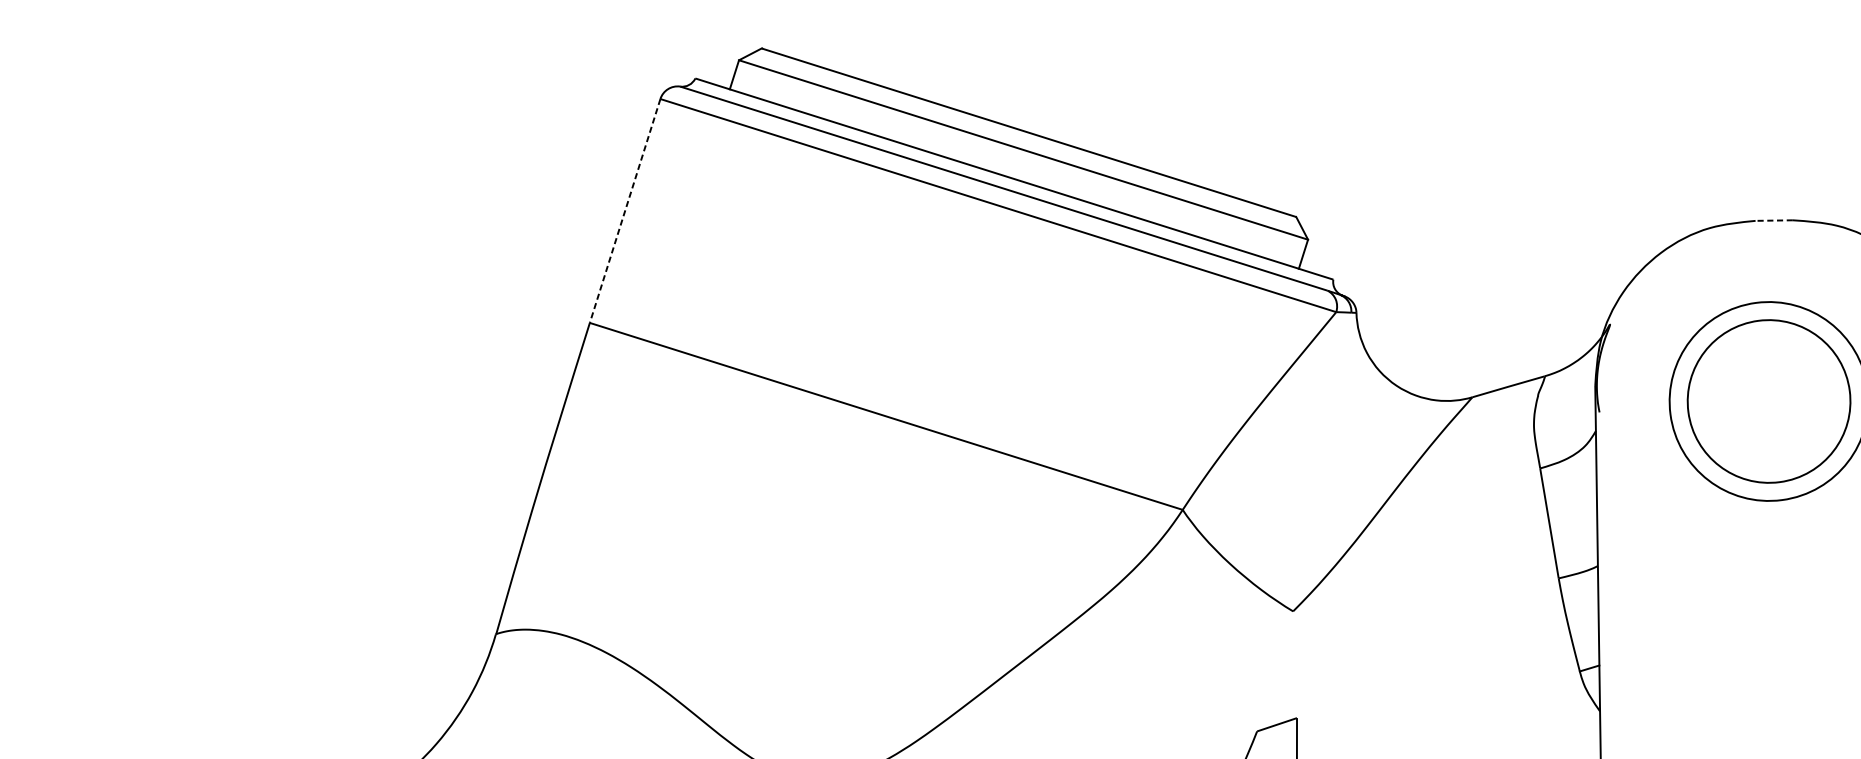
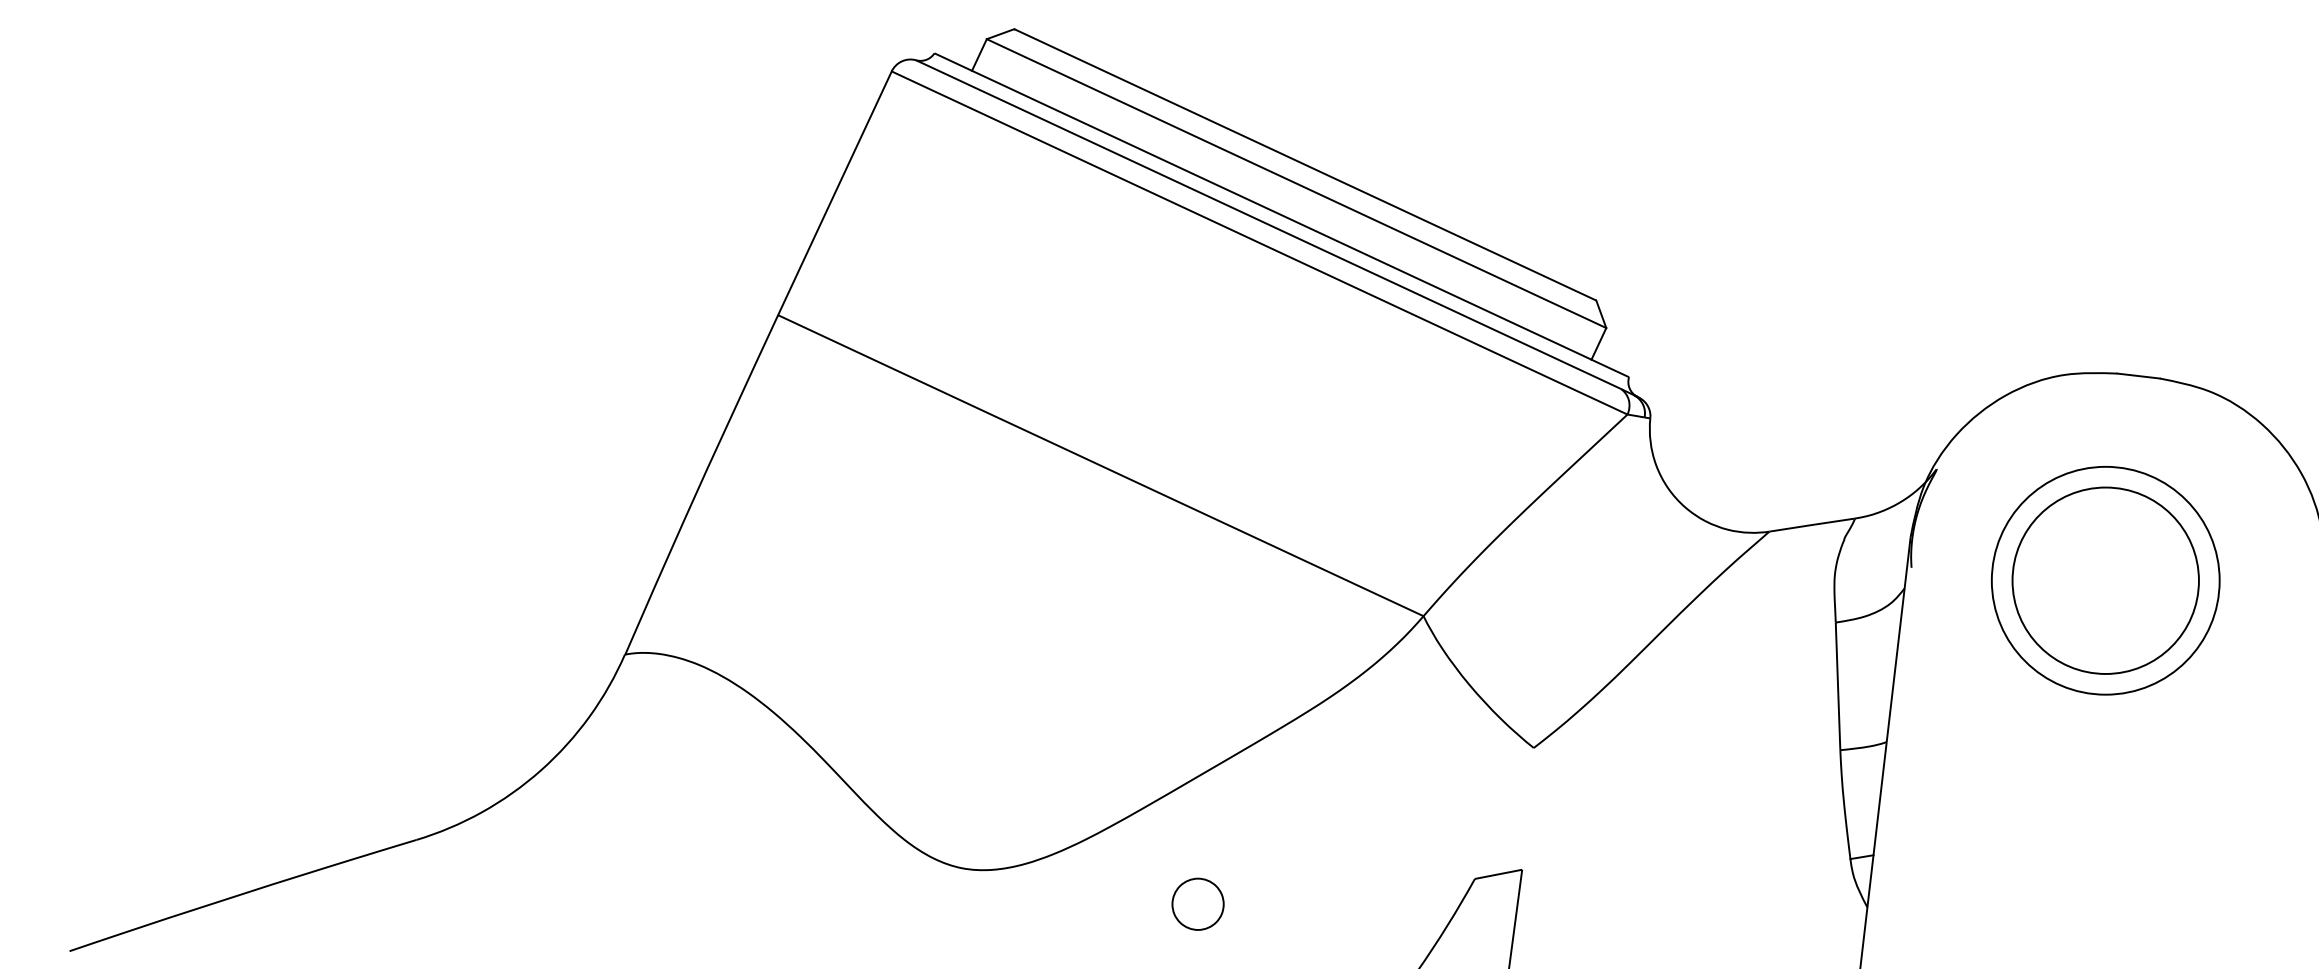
line: (624, 211) -> (834, 193), dashed -> solid
line: (1774, 220) -> (2138, 376), dashed -> solid

